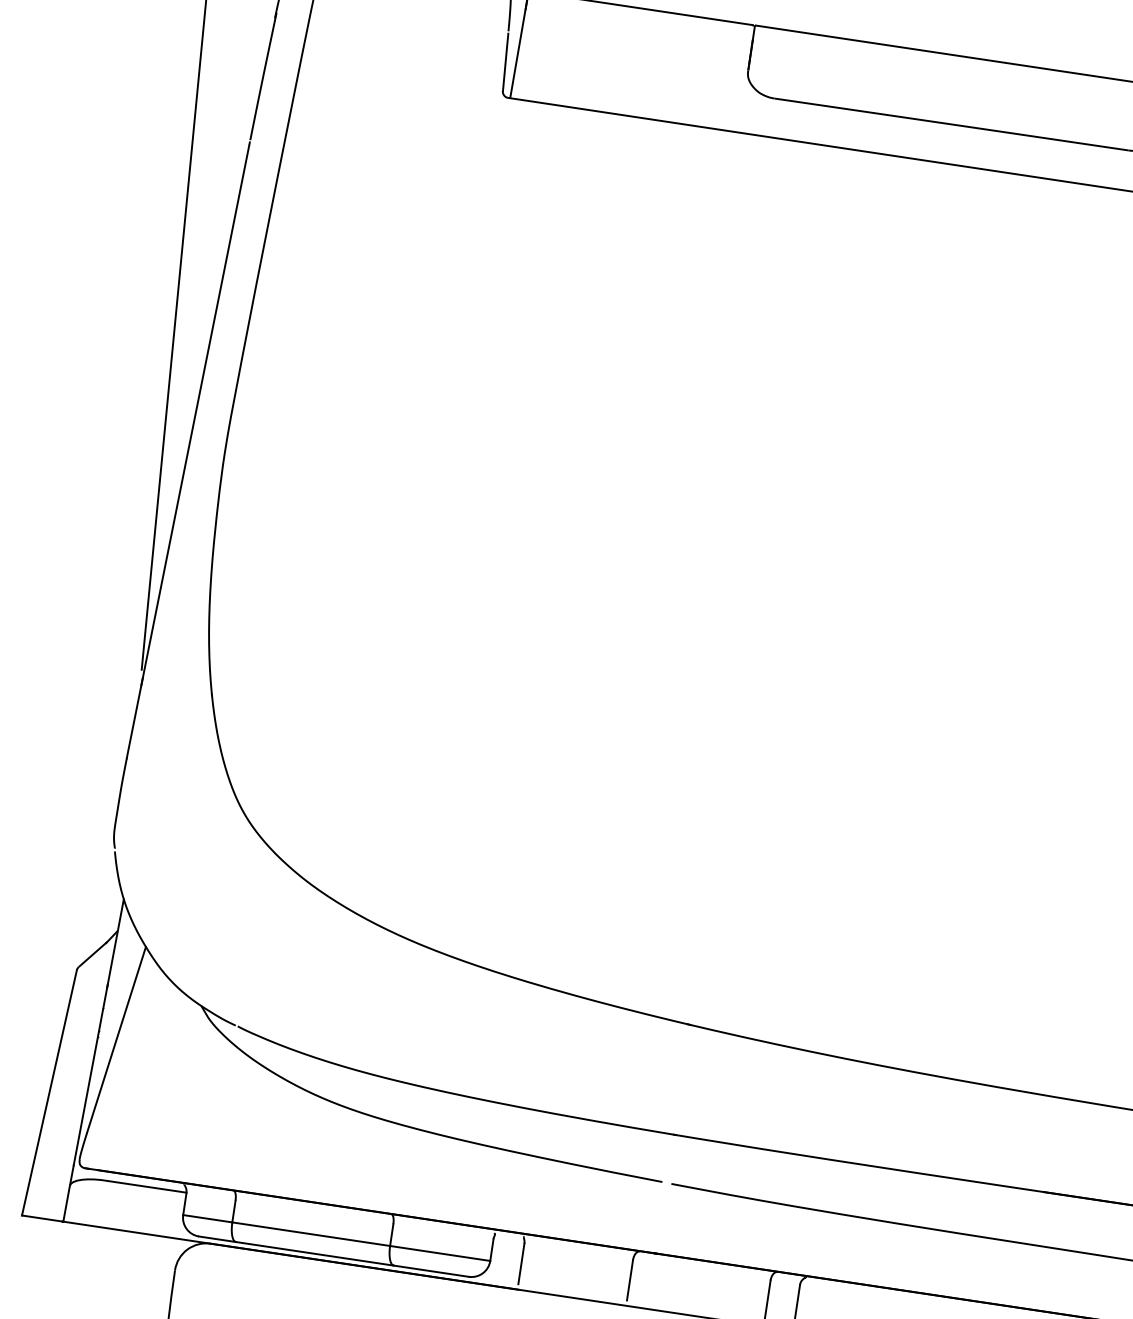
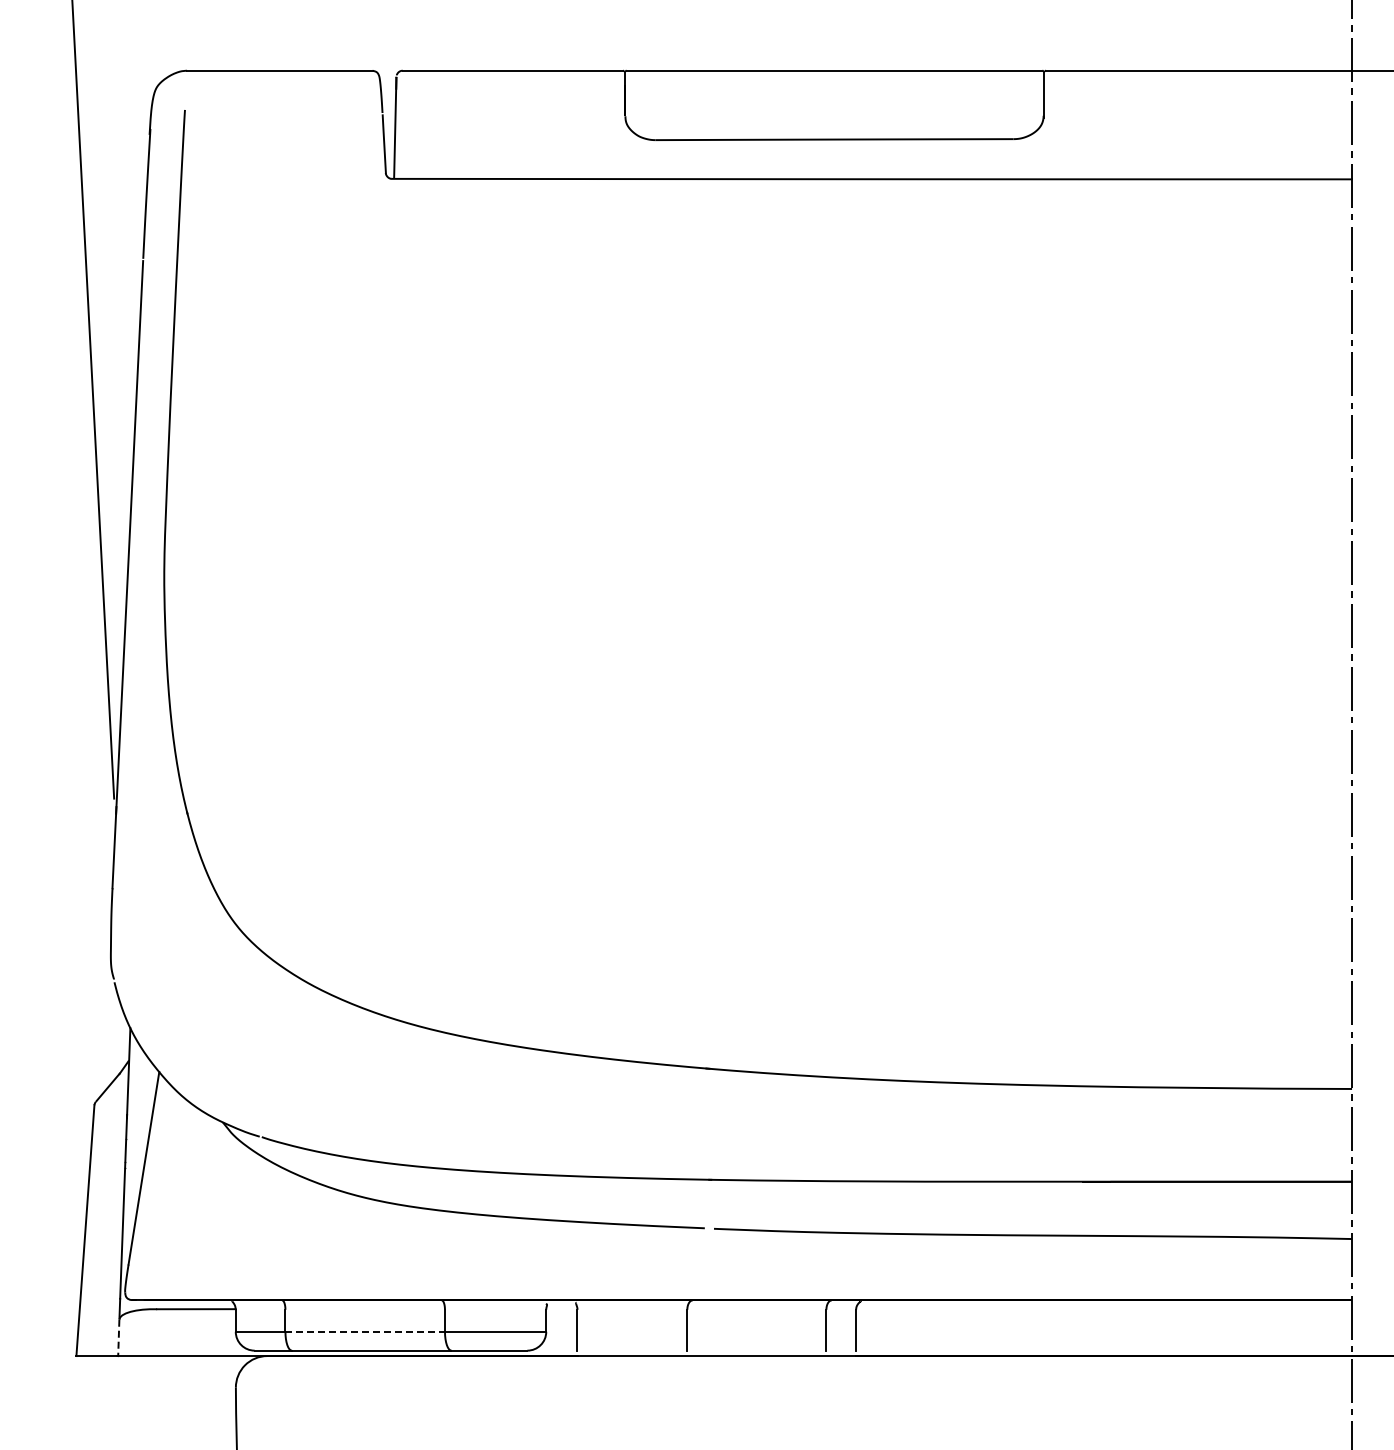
line: (66, 1204) -> (118, 1338), solid -> dashed
line: (311, 1233) -> (365, 1331), solid -> dashed

